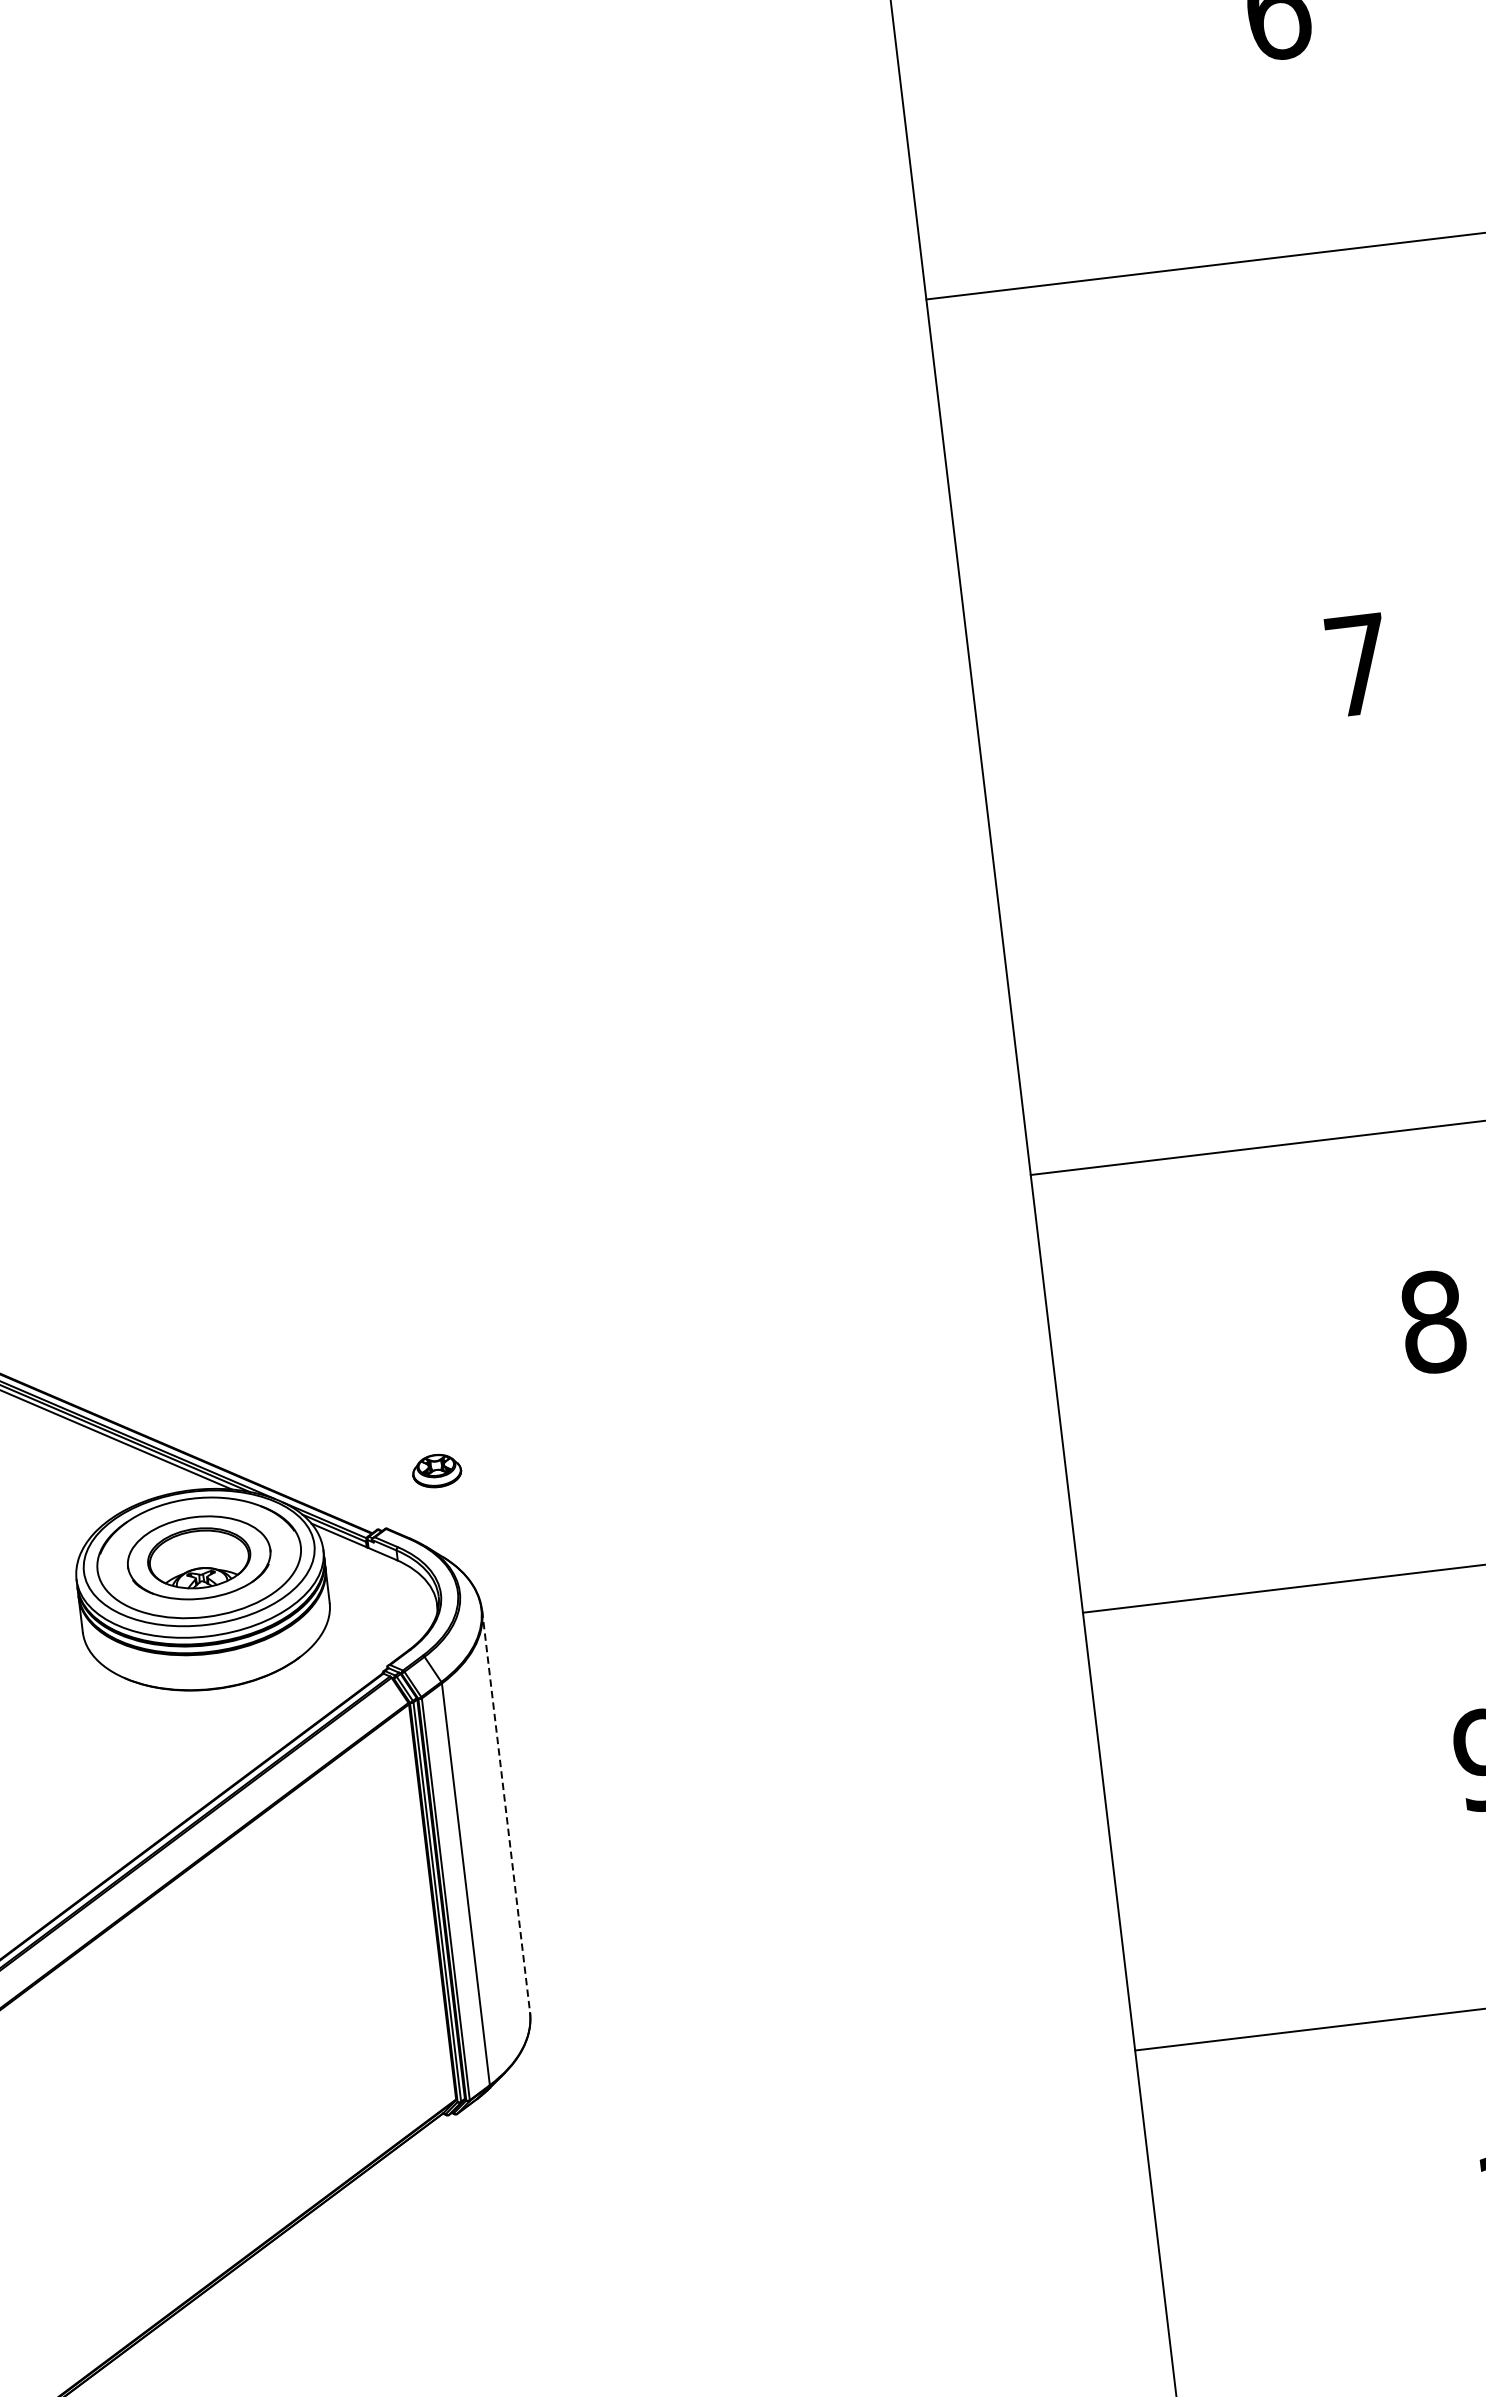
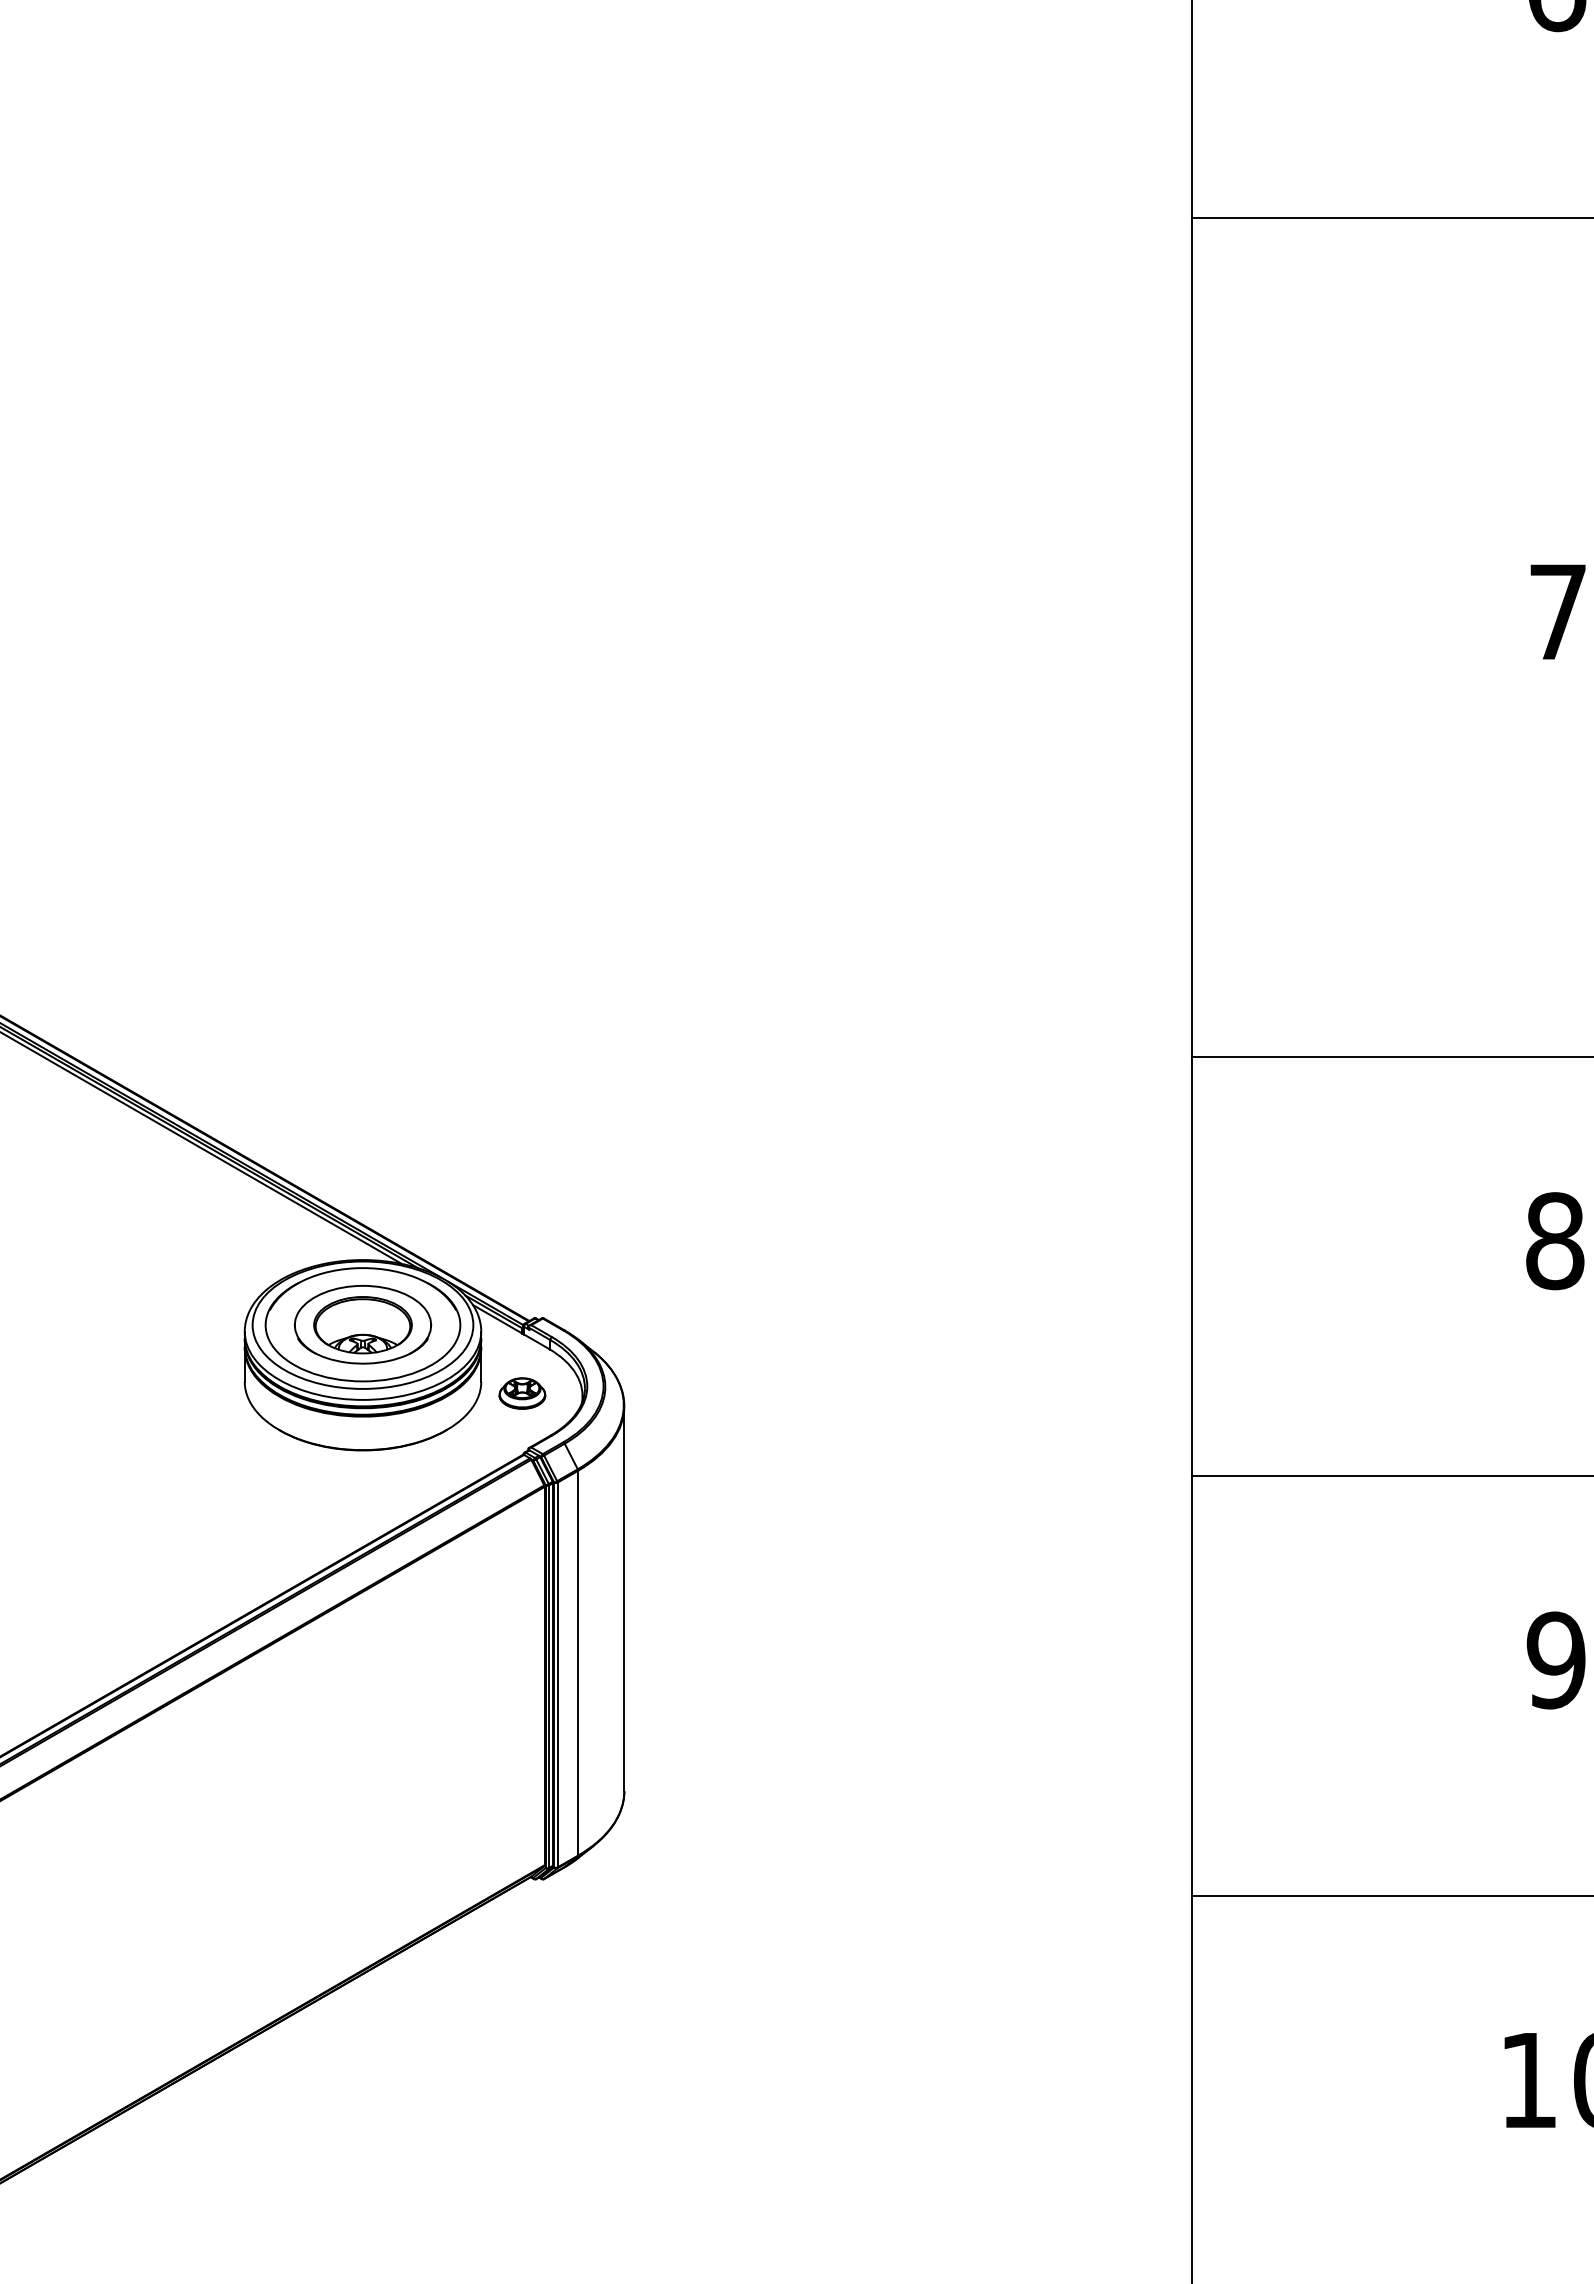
part: (437, 1470) -> (522, 1393), moved
line: (506, 1812) -> (624, 1599), dashed -> solid

